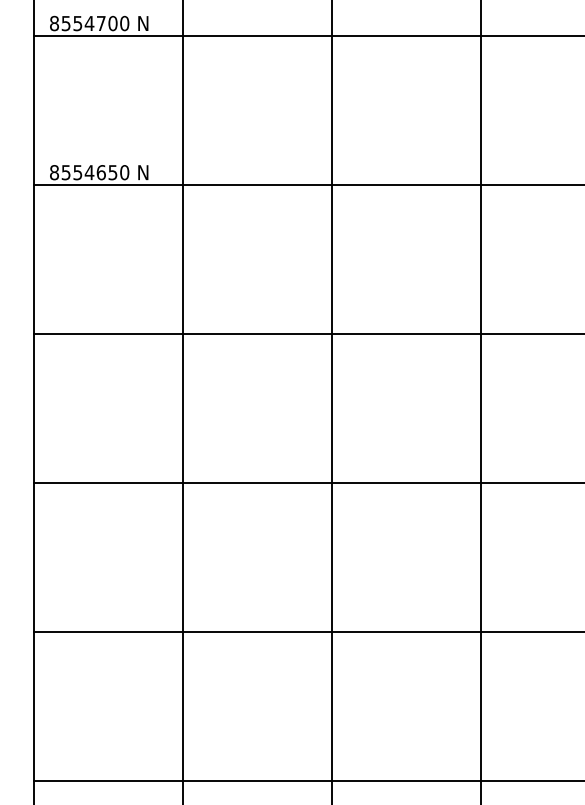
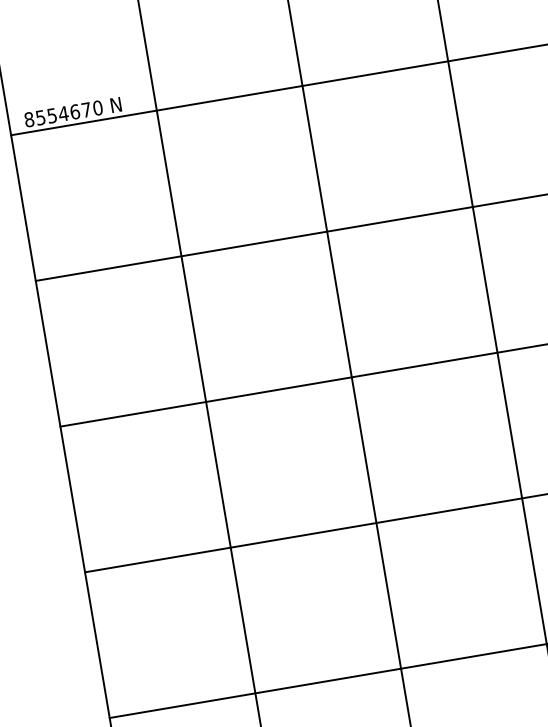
text: (112, 172) -> (86, 109), 8554650 -> 8554670

